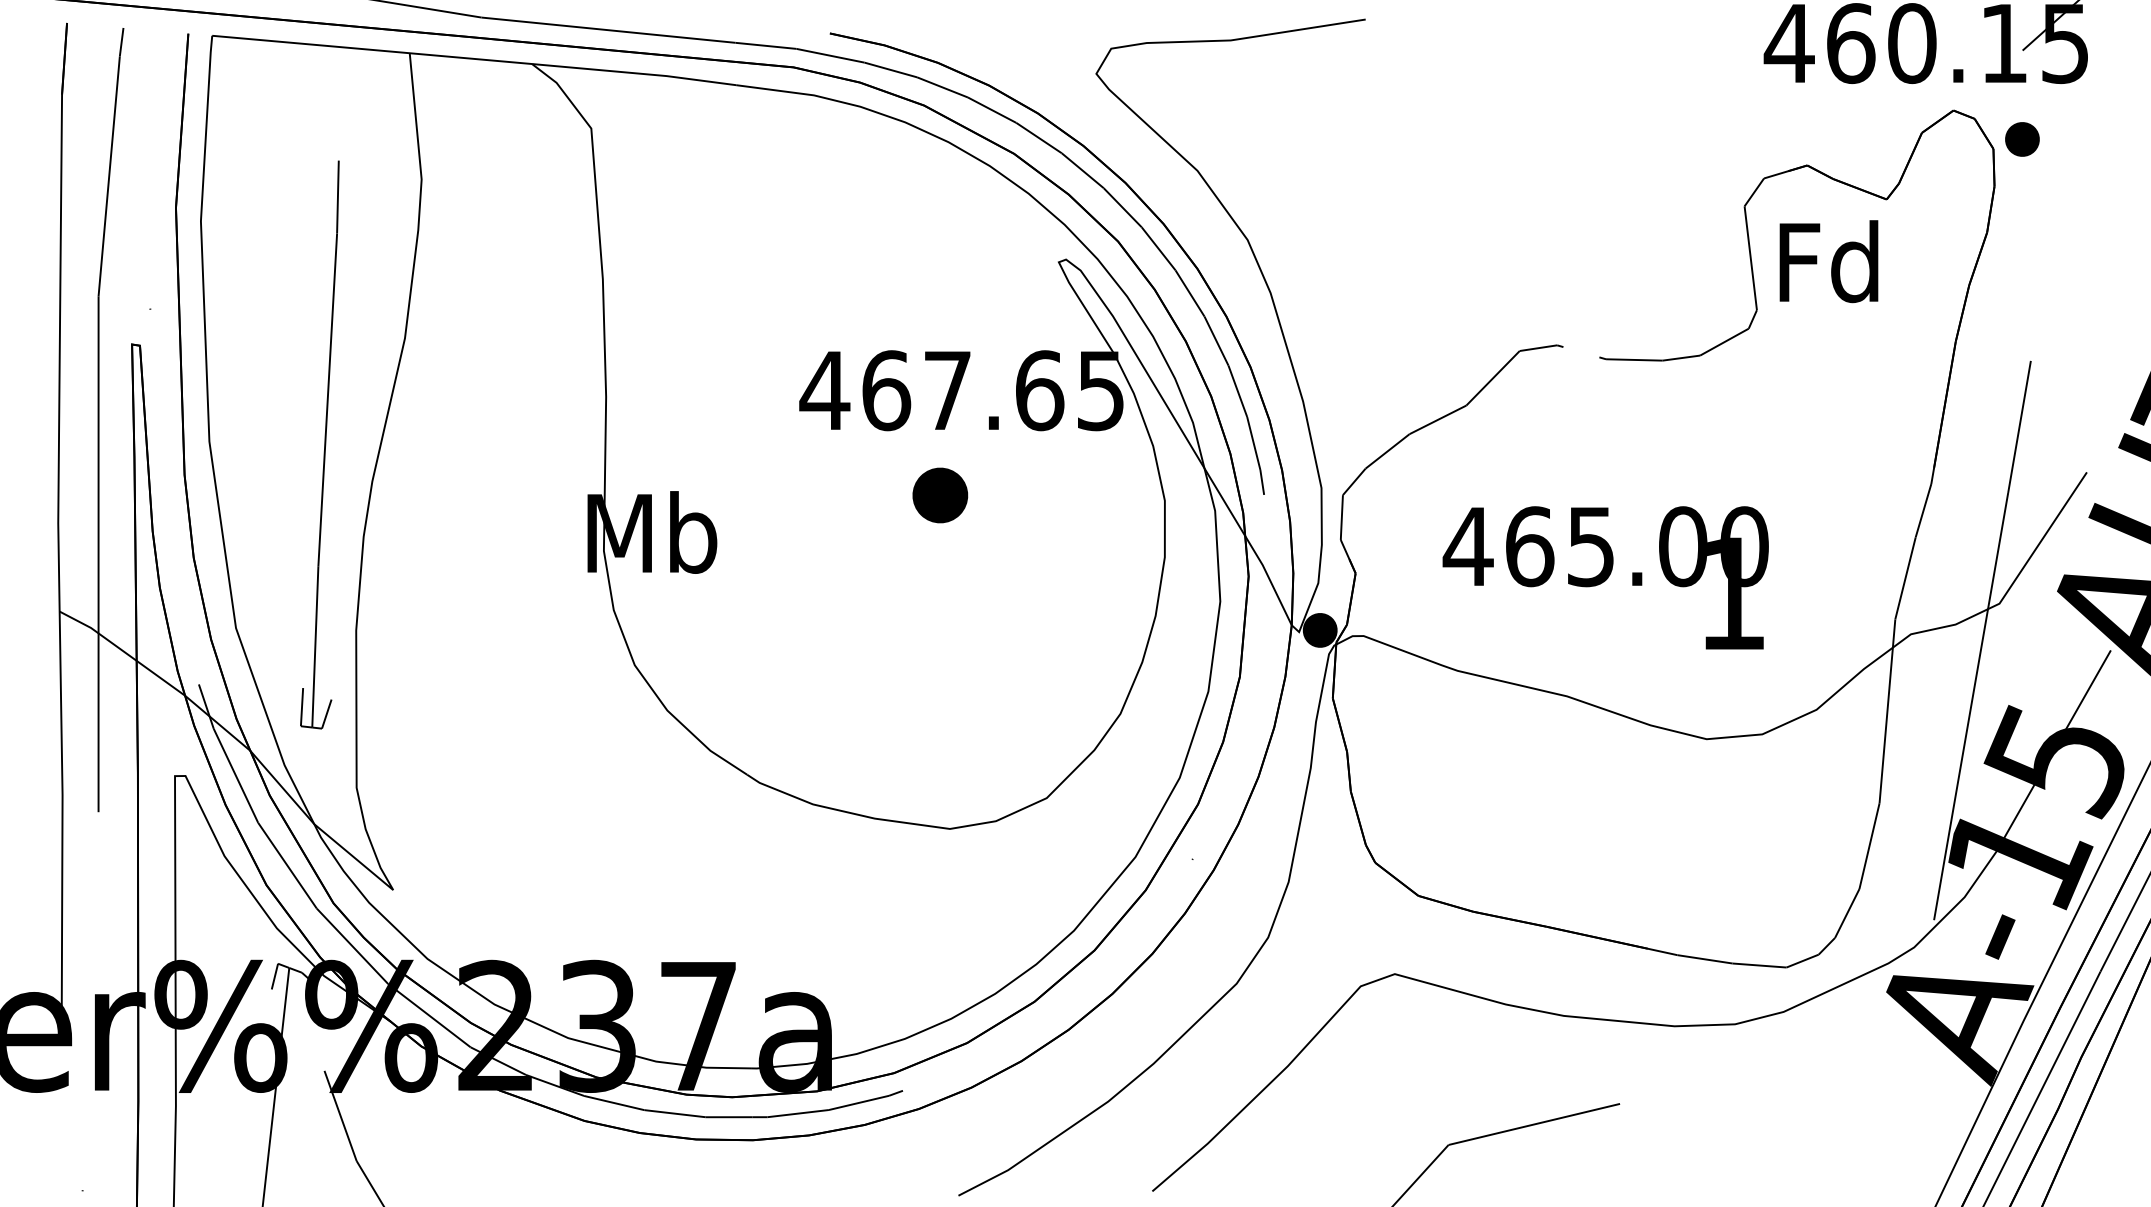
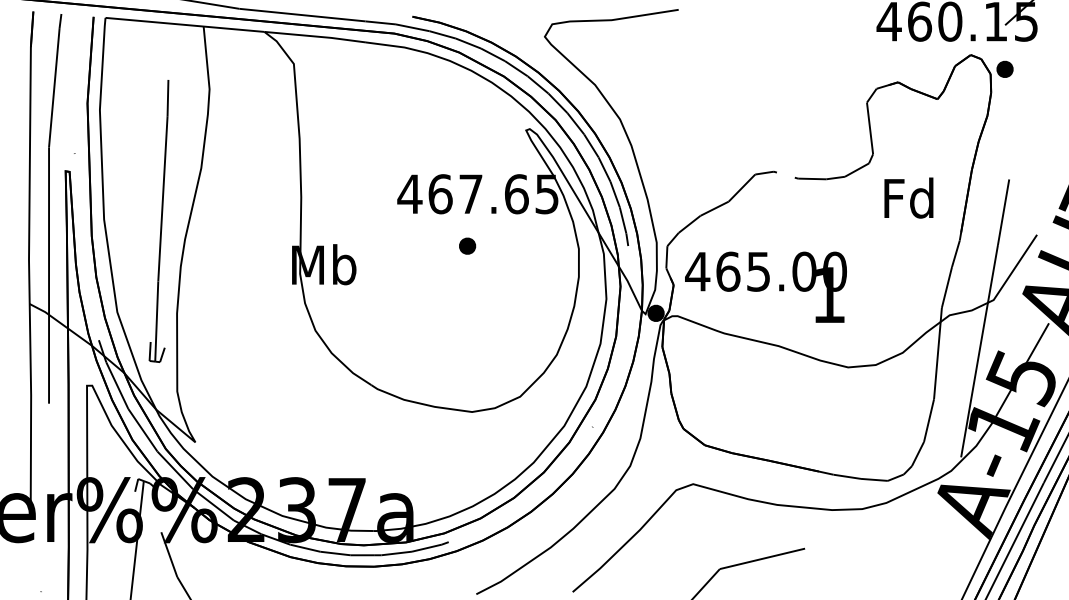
text: (1828, 260) -> (908, 197), moved
part: (940, 493) -> (467, 245), size x0.62
text: (1604, 576) -> (765, 286), moved

